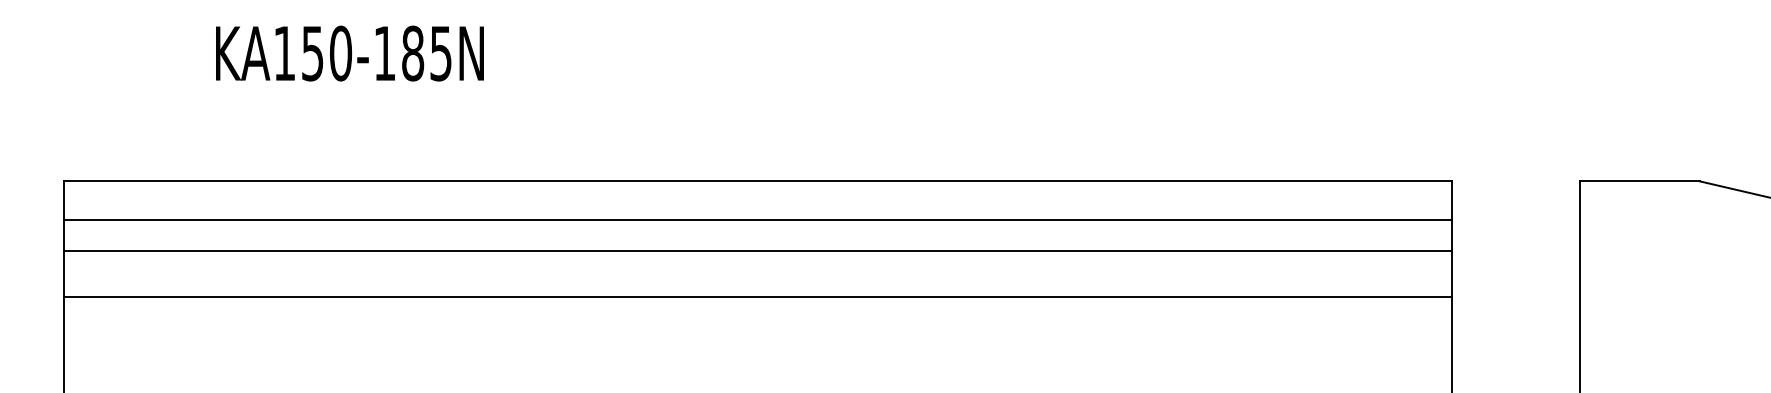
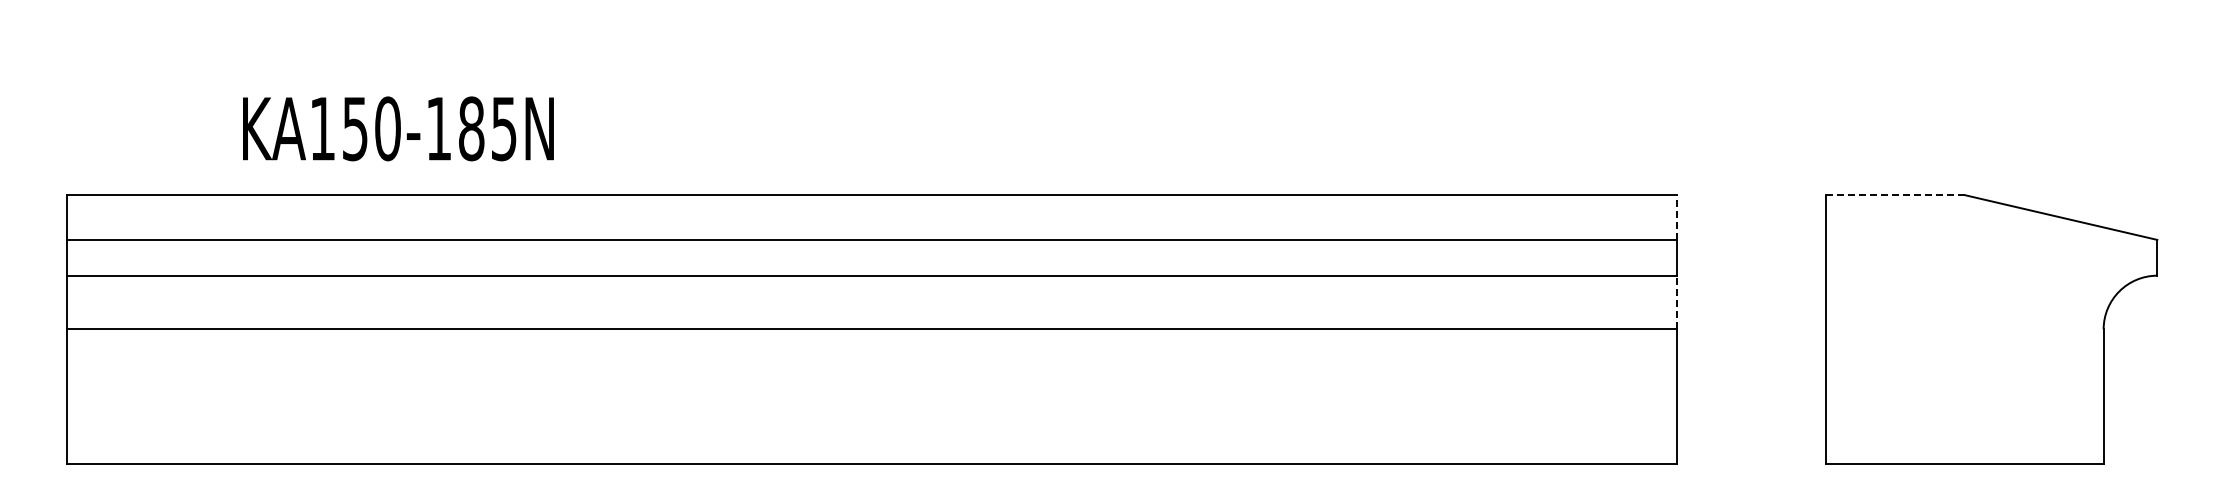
text: (350, 53) -> (398, 128), moved
line: (1640, 181) -> (1895, 195), solid -> dashed
line: (1452, 200) -> (1677, 217), solid -> dashed
line: (1452, 273) -> (1677, 302), solid -> dashed

